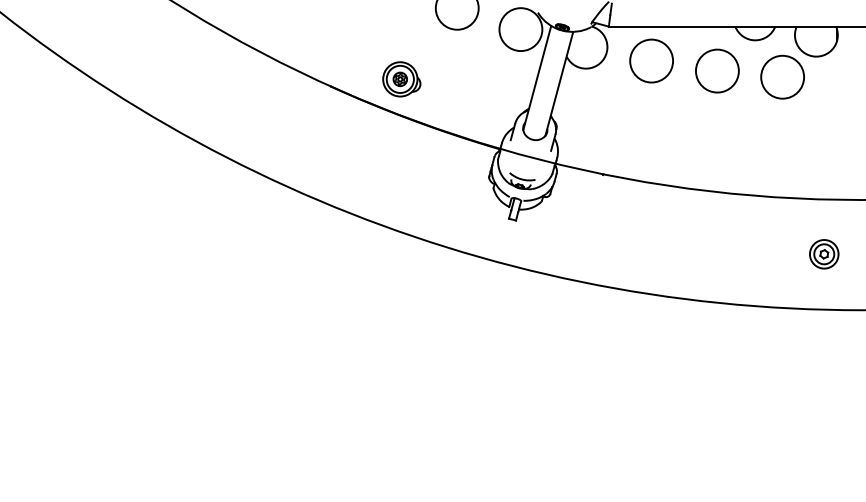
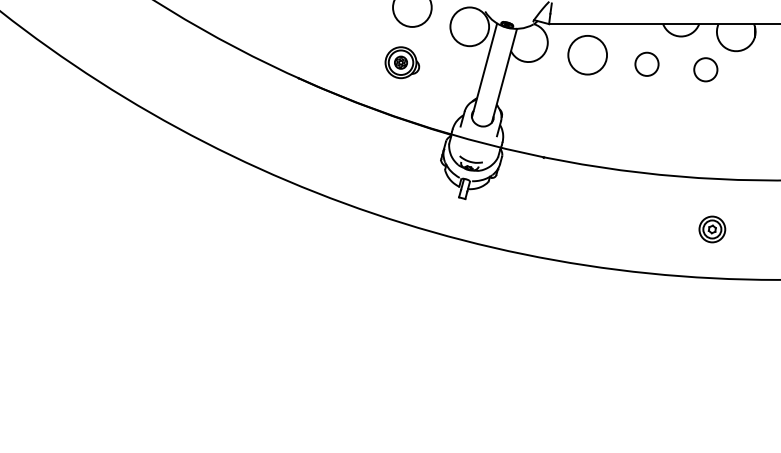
circle: (716, 71) -> (646, 64), size x0.6
circle: (782, 76) -> (705, 69), size x0.6
part: (401, 79) -> (402, 62), moved
part: (824, 254) -> (712, 229), moved

